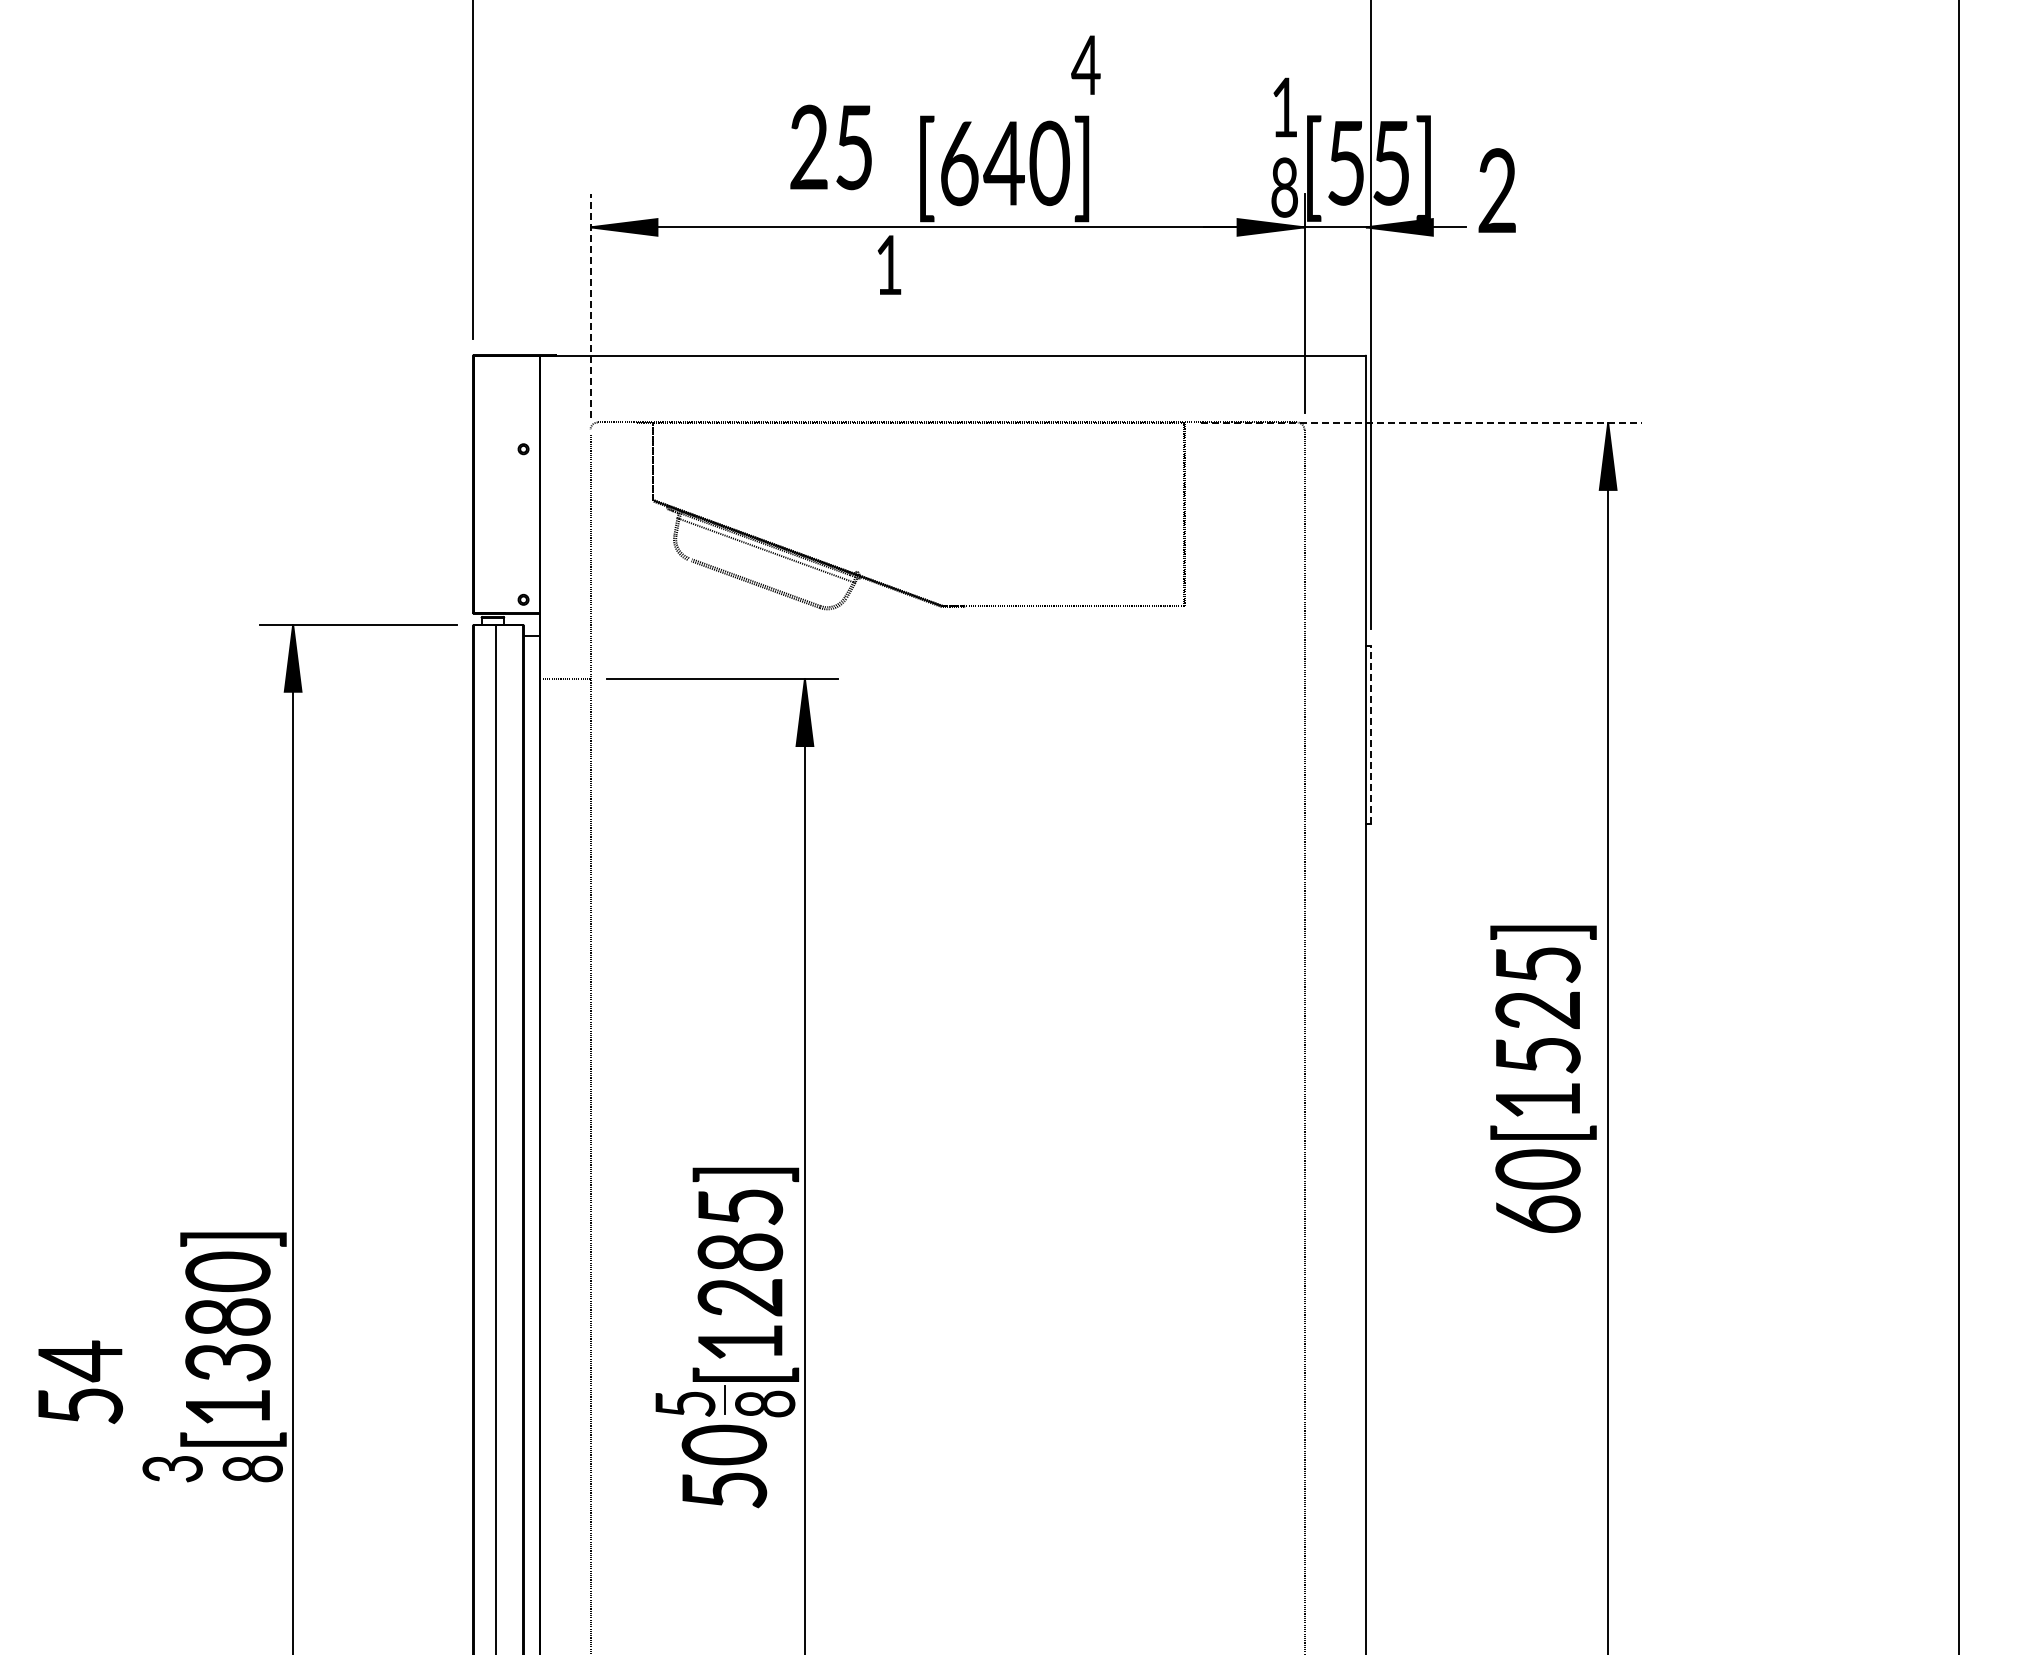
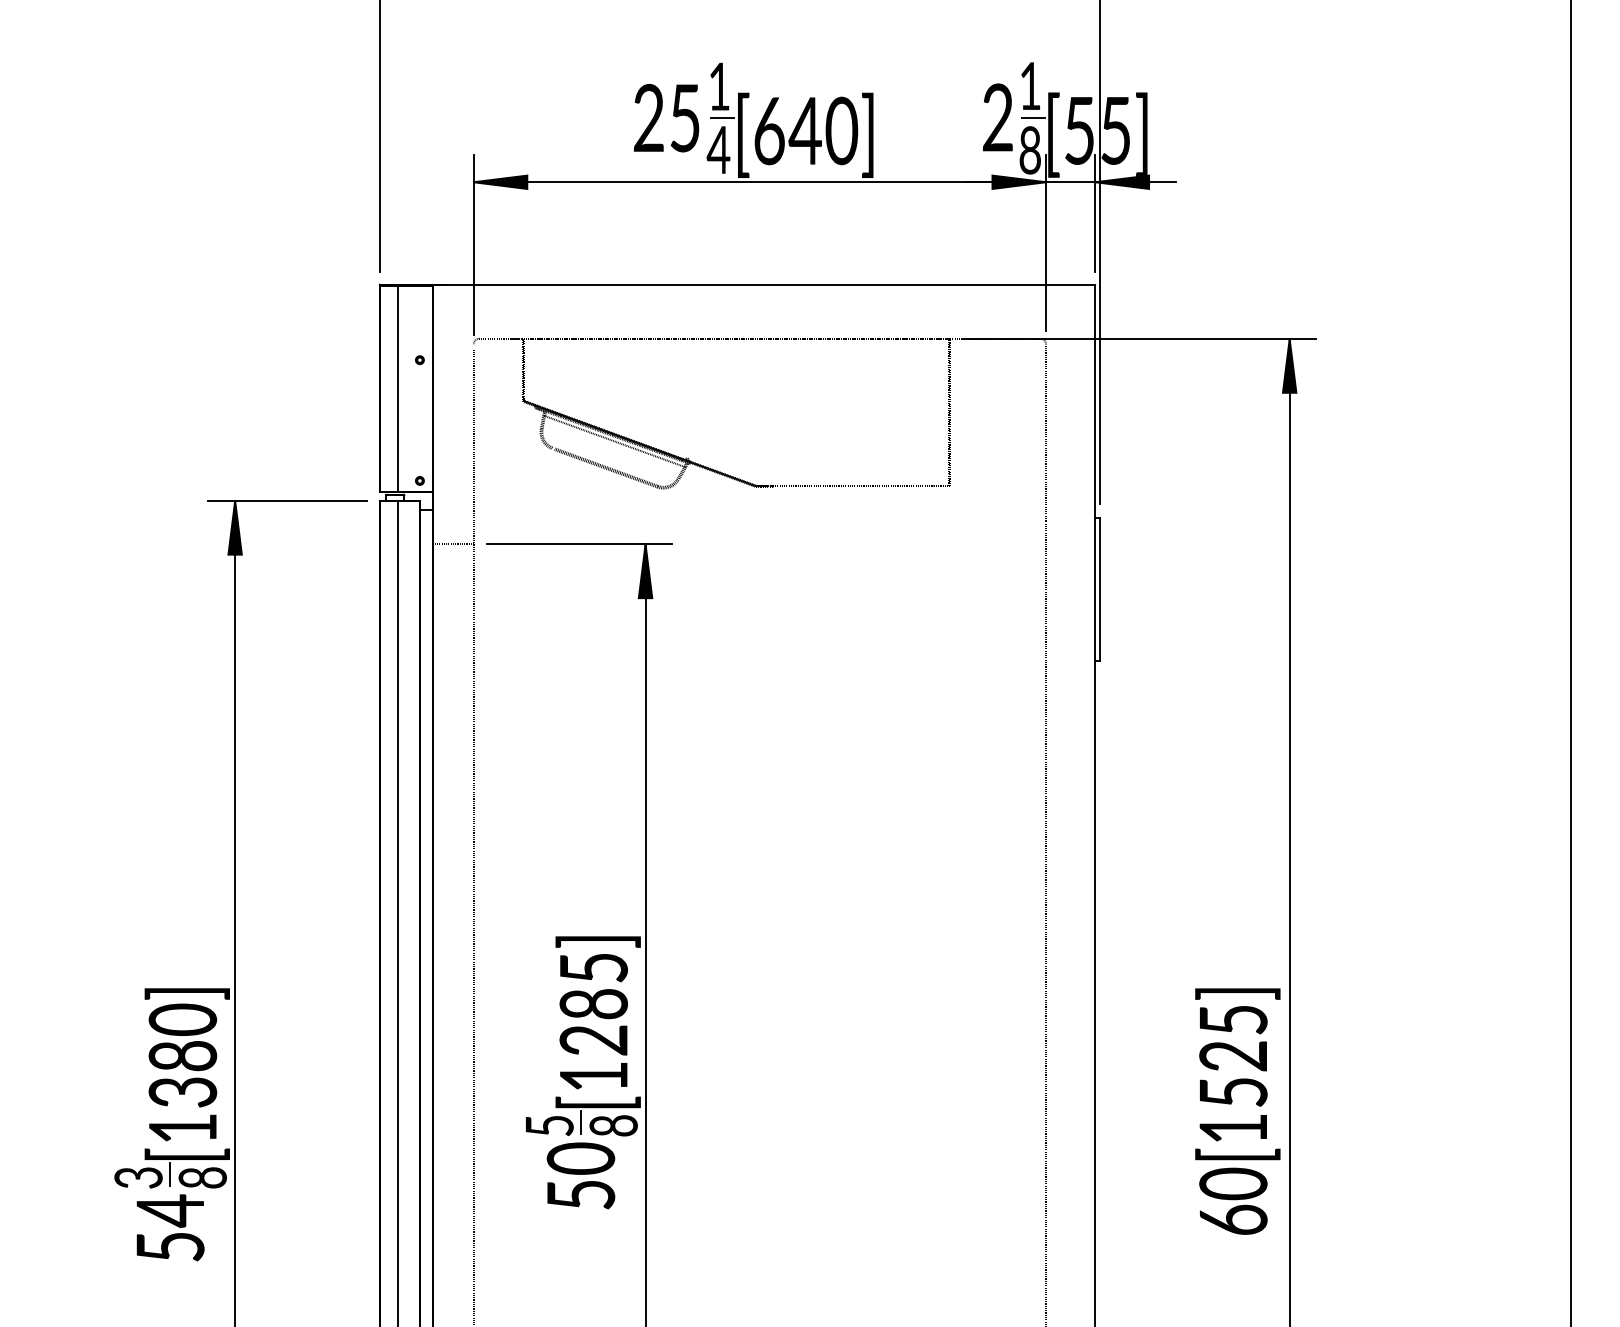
text: (1085, 64) -> (718, 149), moved
line: (900, 147) -> (722, 118), added
line: (1288, 147) -> (1033, 118), added
text: (1496, 190) -> (997, 117), moved
text: (889, 264) -> (719, 86), moved
line: (1365, 266) -> (1095, 213), added
line: (590, 305) -> (473, 244), dashed -> solid
line: (1421, 423) -> (1139, 339), dashed -> solid
line: (495, 484) -> (397, 388), added
line: (1371, 734) -> (1099, 588), dashed -> solid
text: (1543, 1078) -> (1237, 1110), moved
text: (80, 1382) -> (170, 1228), moved
line: (212, 1464) -> (170, 1174), added

